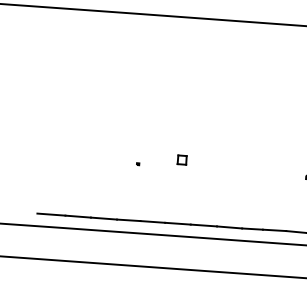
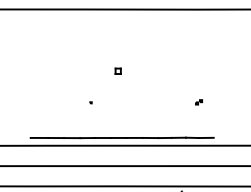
part: (181, 158) -> (117, 70), moved

